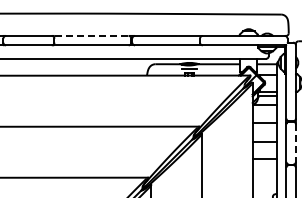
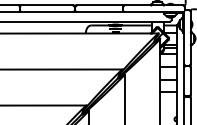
line: (91, 35) -> (46, 5), dashed -> solid
line: (295, 143) -> (190, 81), dashed -> solid

